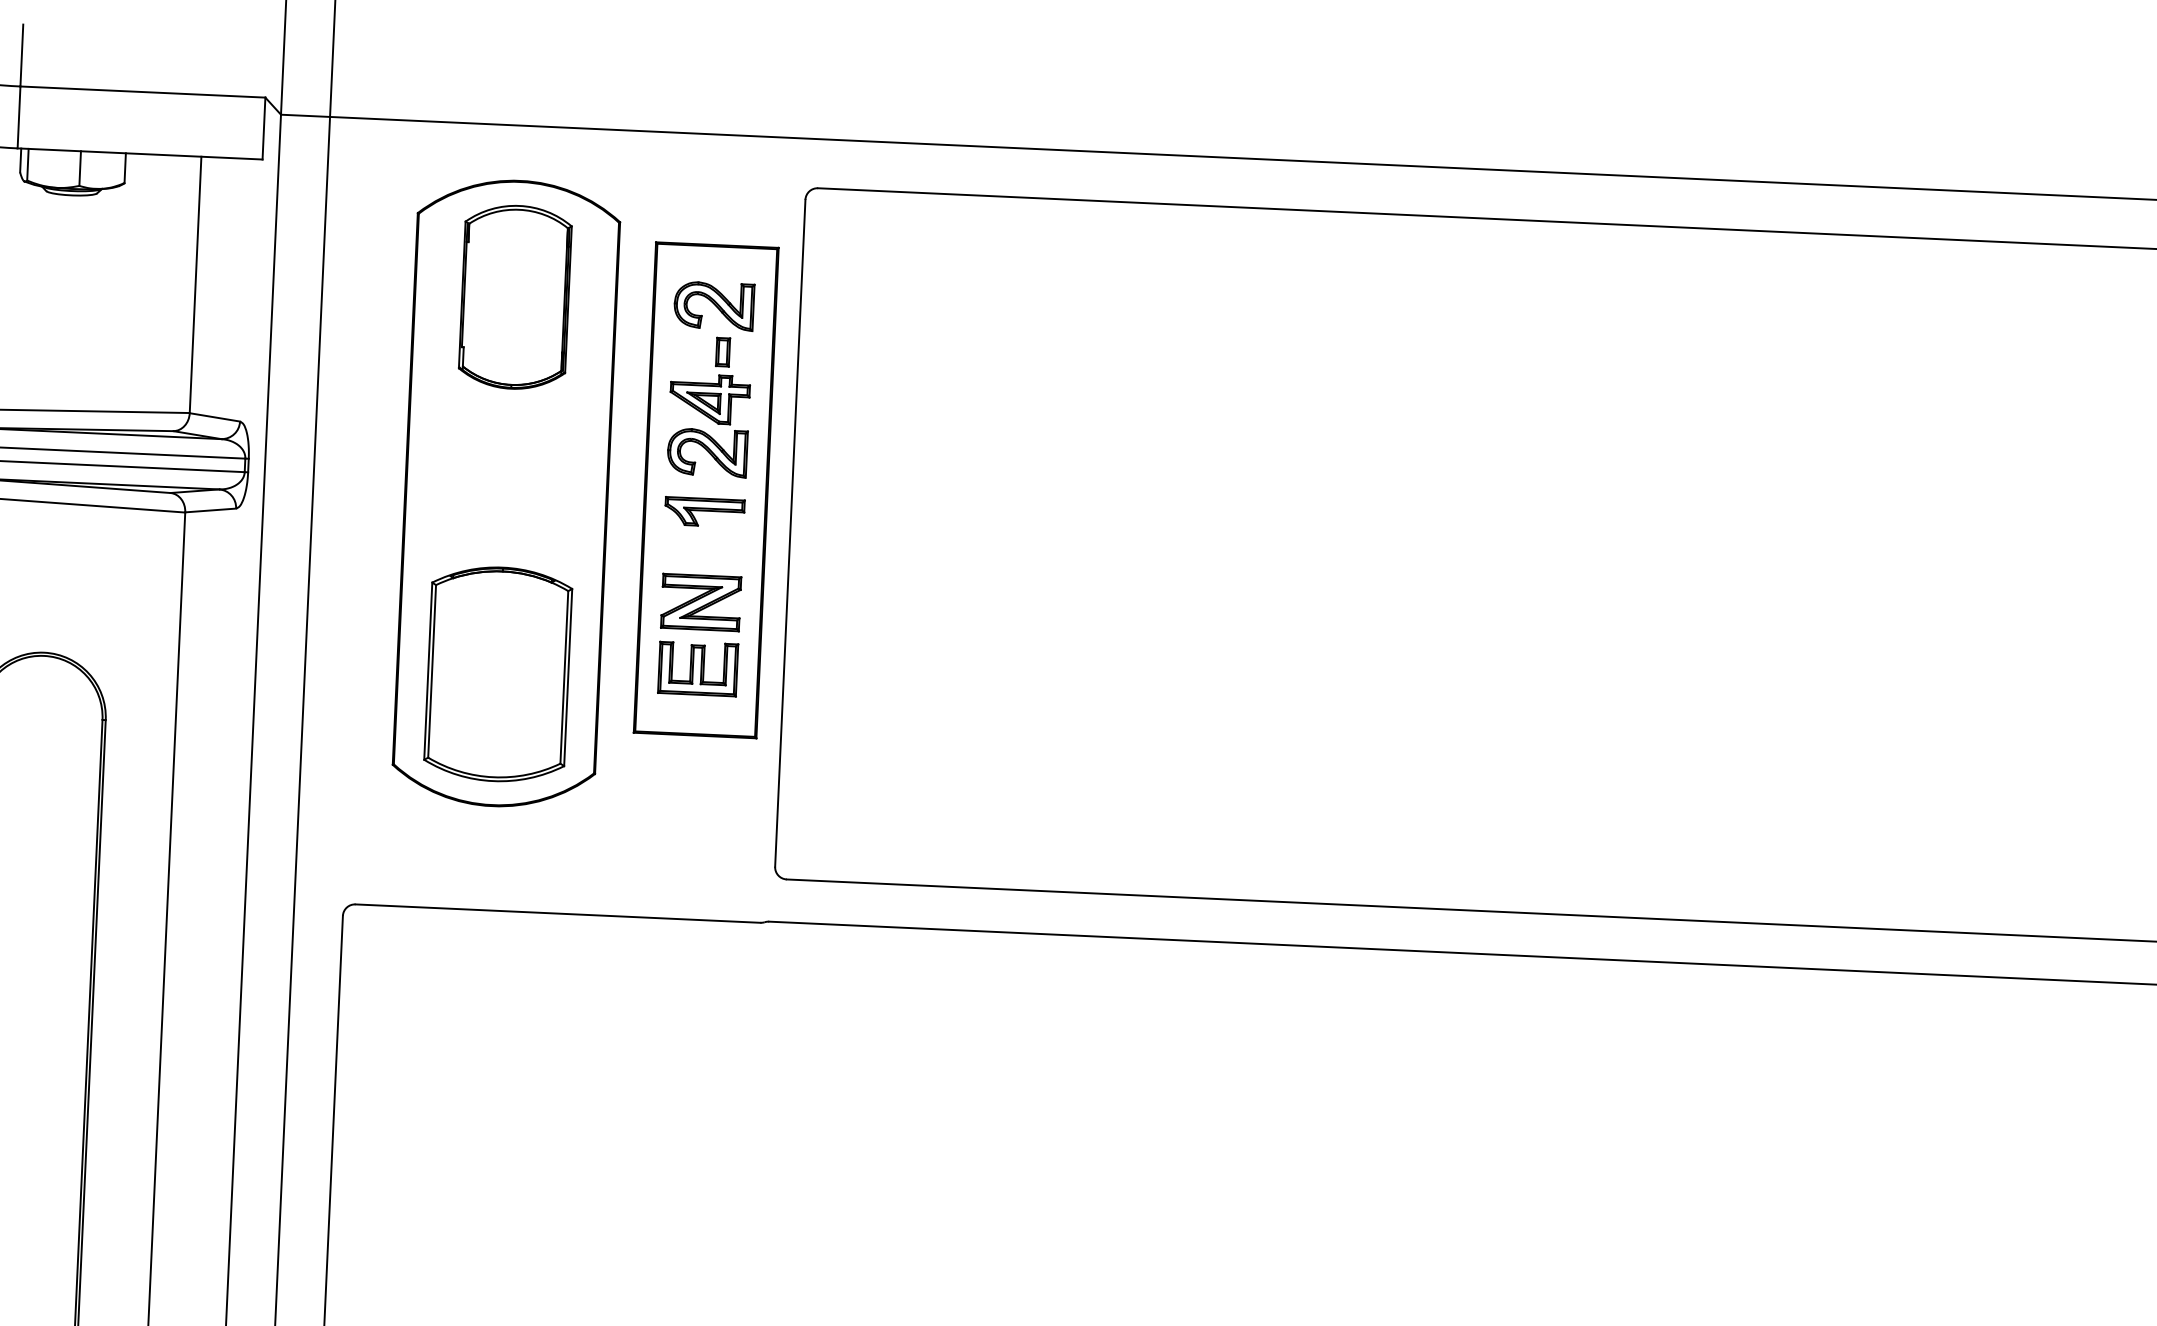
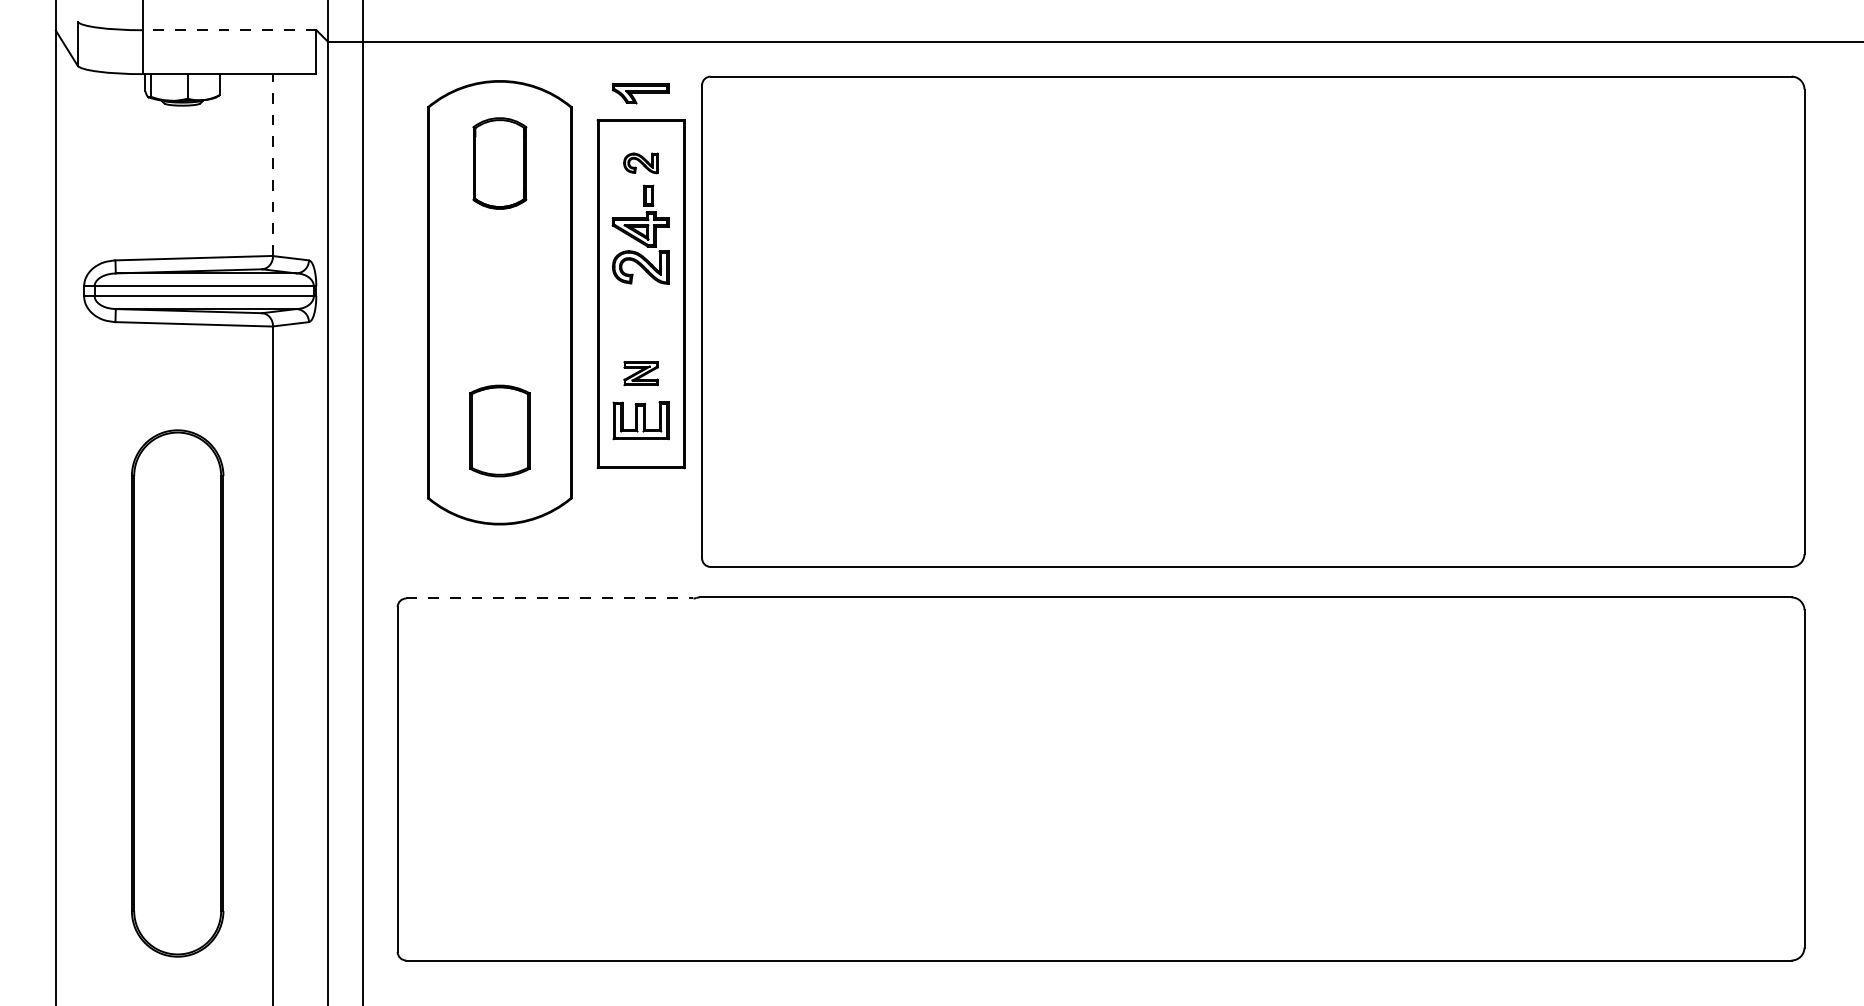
line: (142, 92) -> (229, 30), solid -> dashed
line: (196, 285) -> (273, 165), solid -> dashed
part: (514, 297) -> (499, 163), size x0.7
part: (713, 306) -> (640, 163), size x0.6
part: (704, 512) -> (640, 93), moved
part: (700, 602) -> (640, 373), size x0.6
part: (497, 673) -> (499, 430), size x0.6
line: (557, 913) -> (549, 598), solid -> dashed

